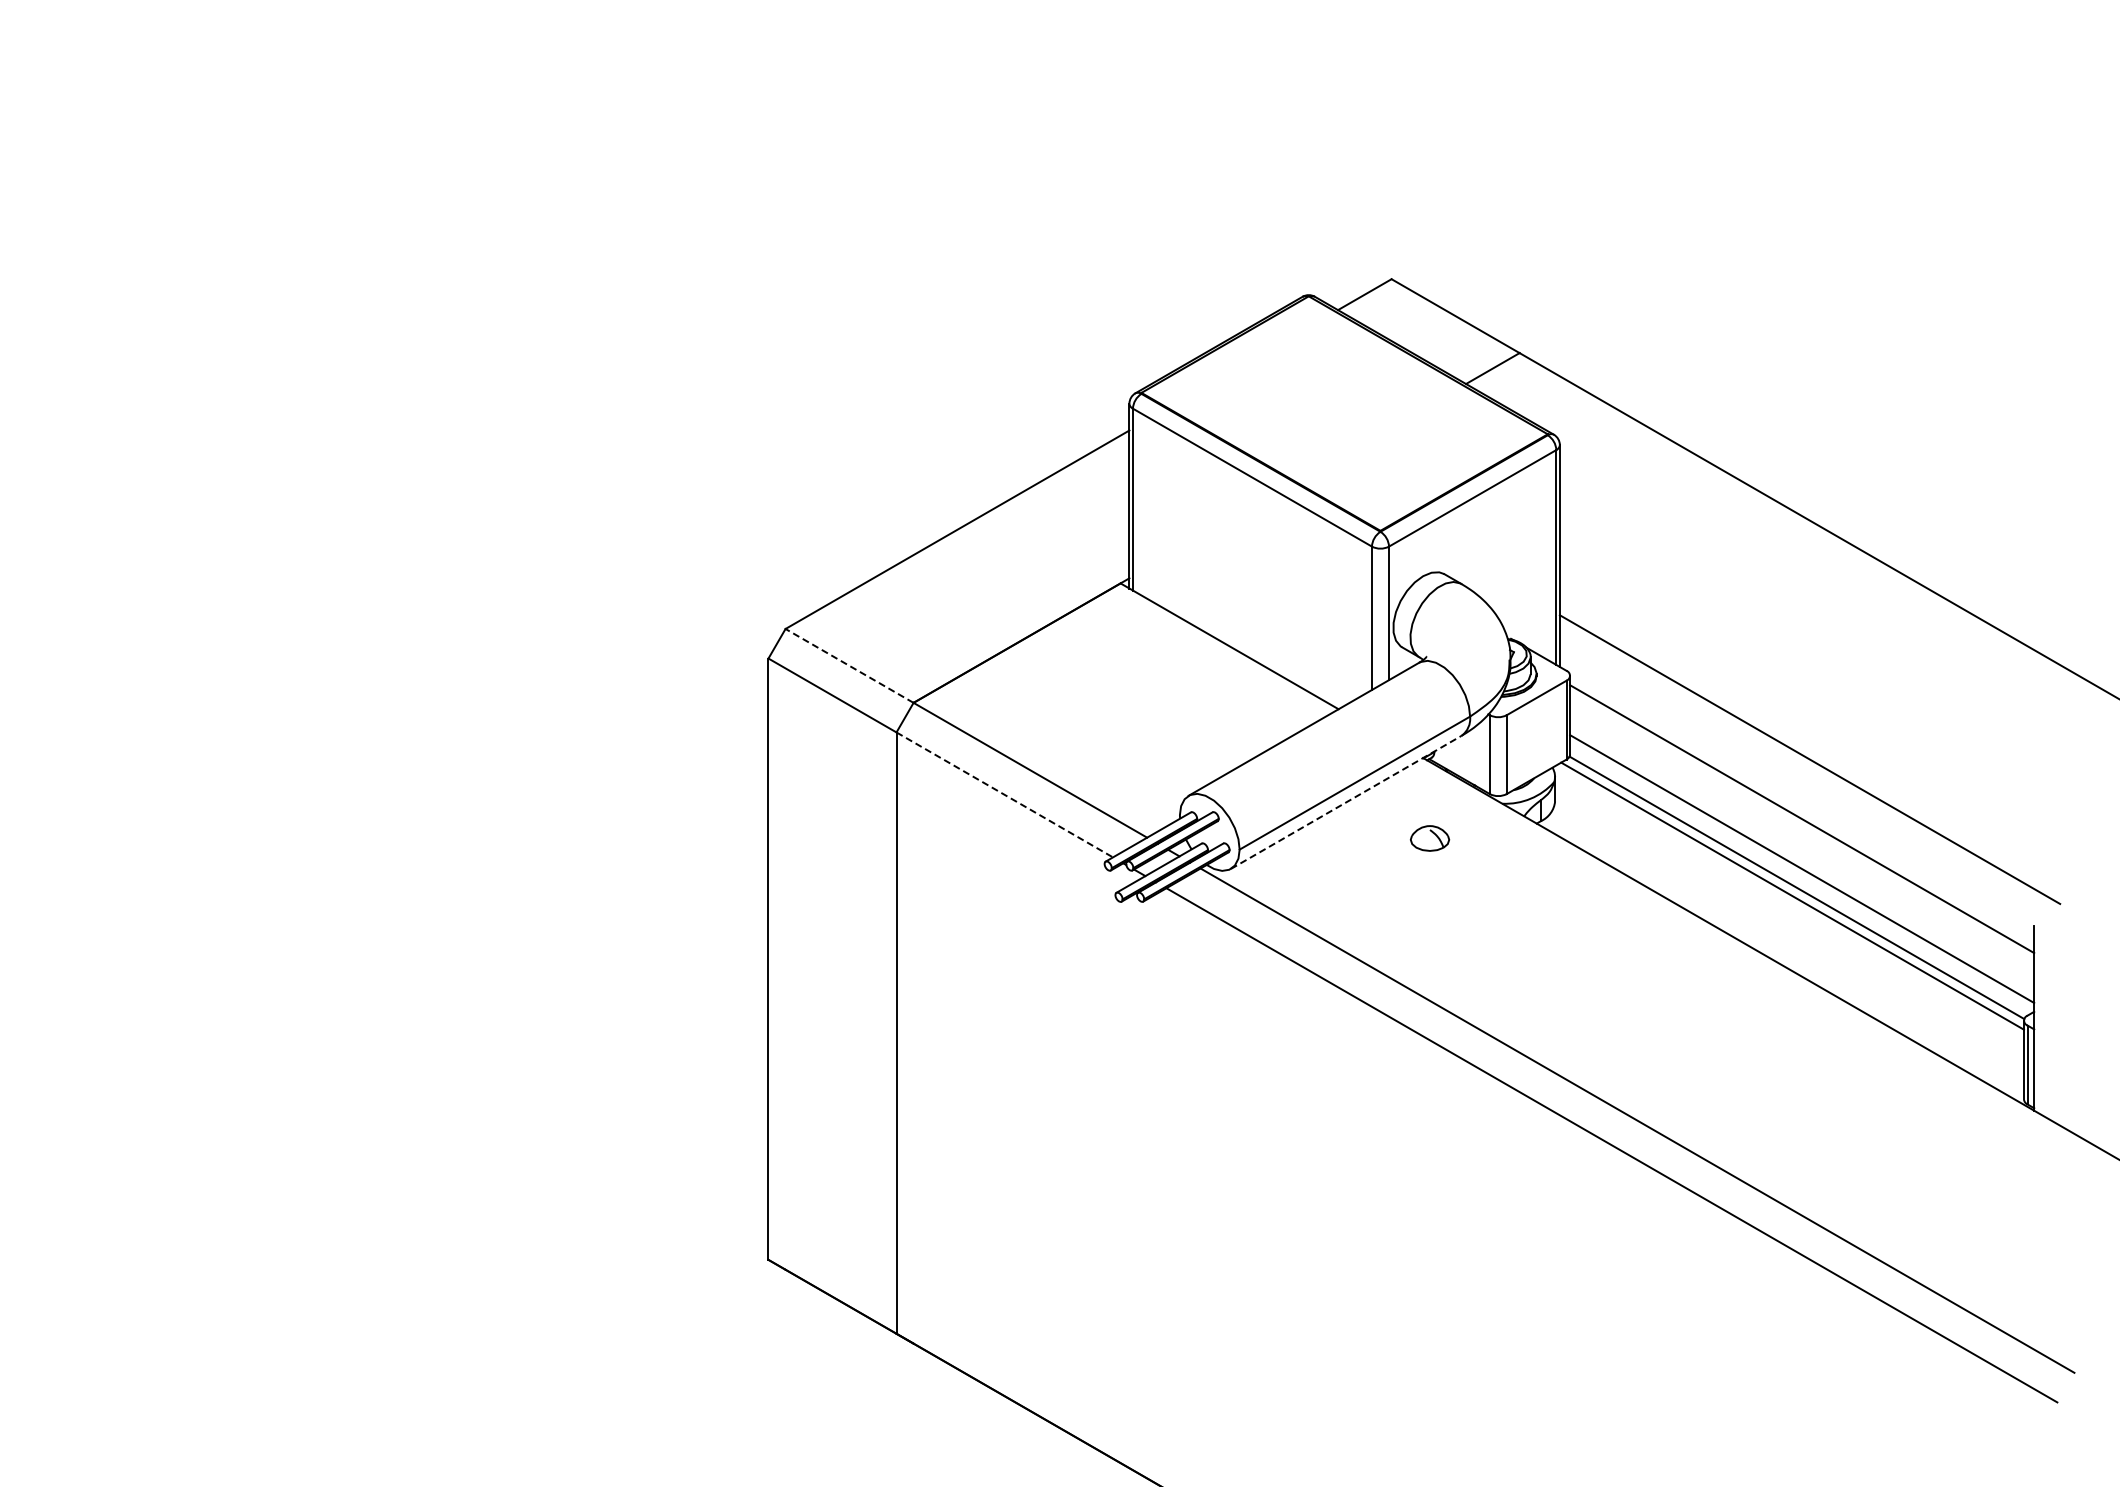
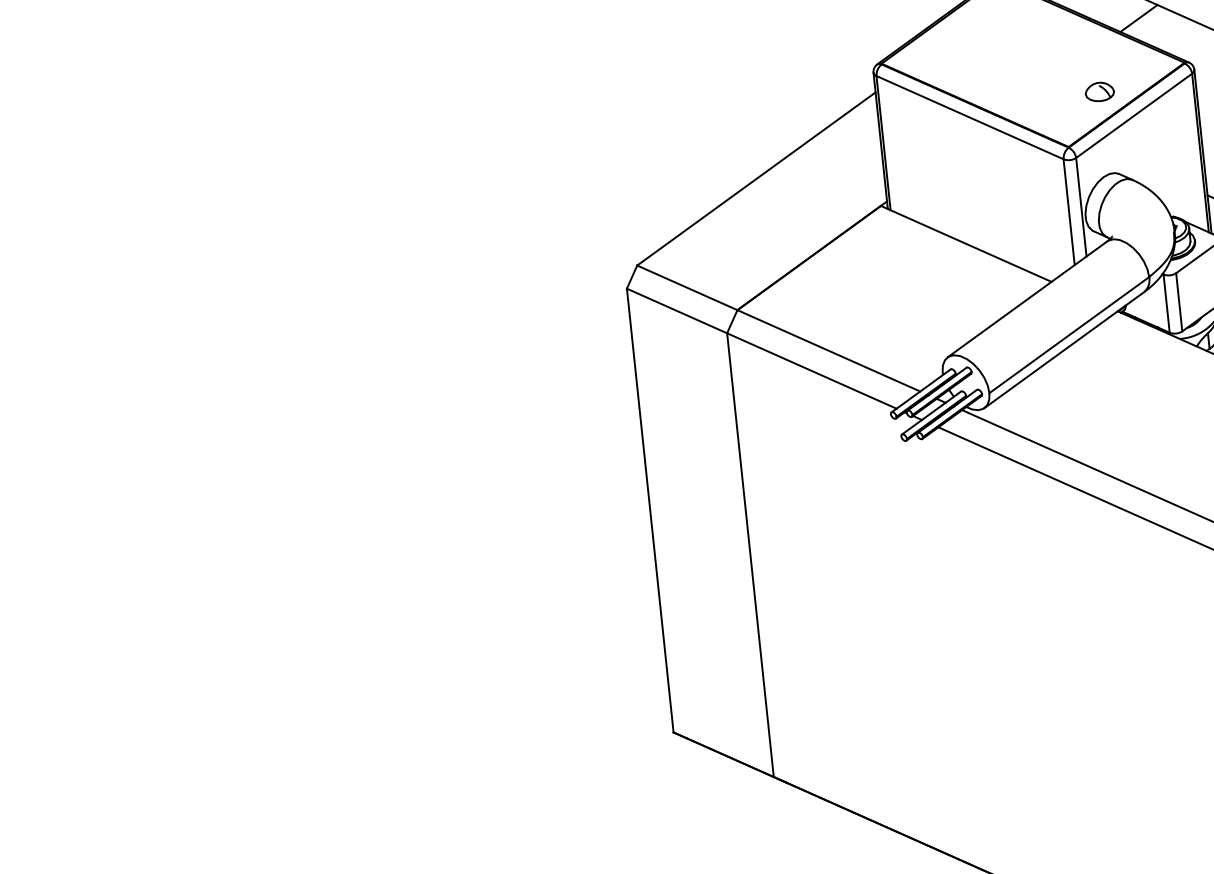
line: (849, 665) -> (687, 287), dashed -> solid
line: (1004, 794) -> (811, 370), dashed -> solid
line: (1346, 802) -> (1064, 350), dashed -> solid
part: (1429, 838) -> (1099, 92), moved

